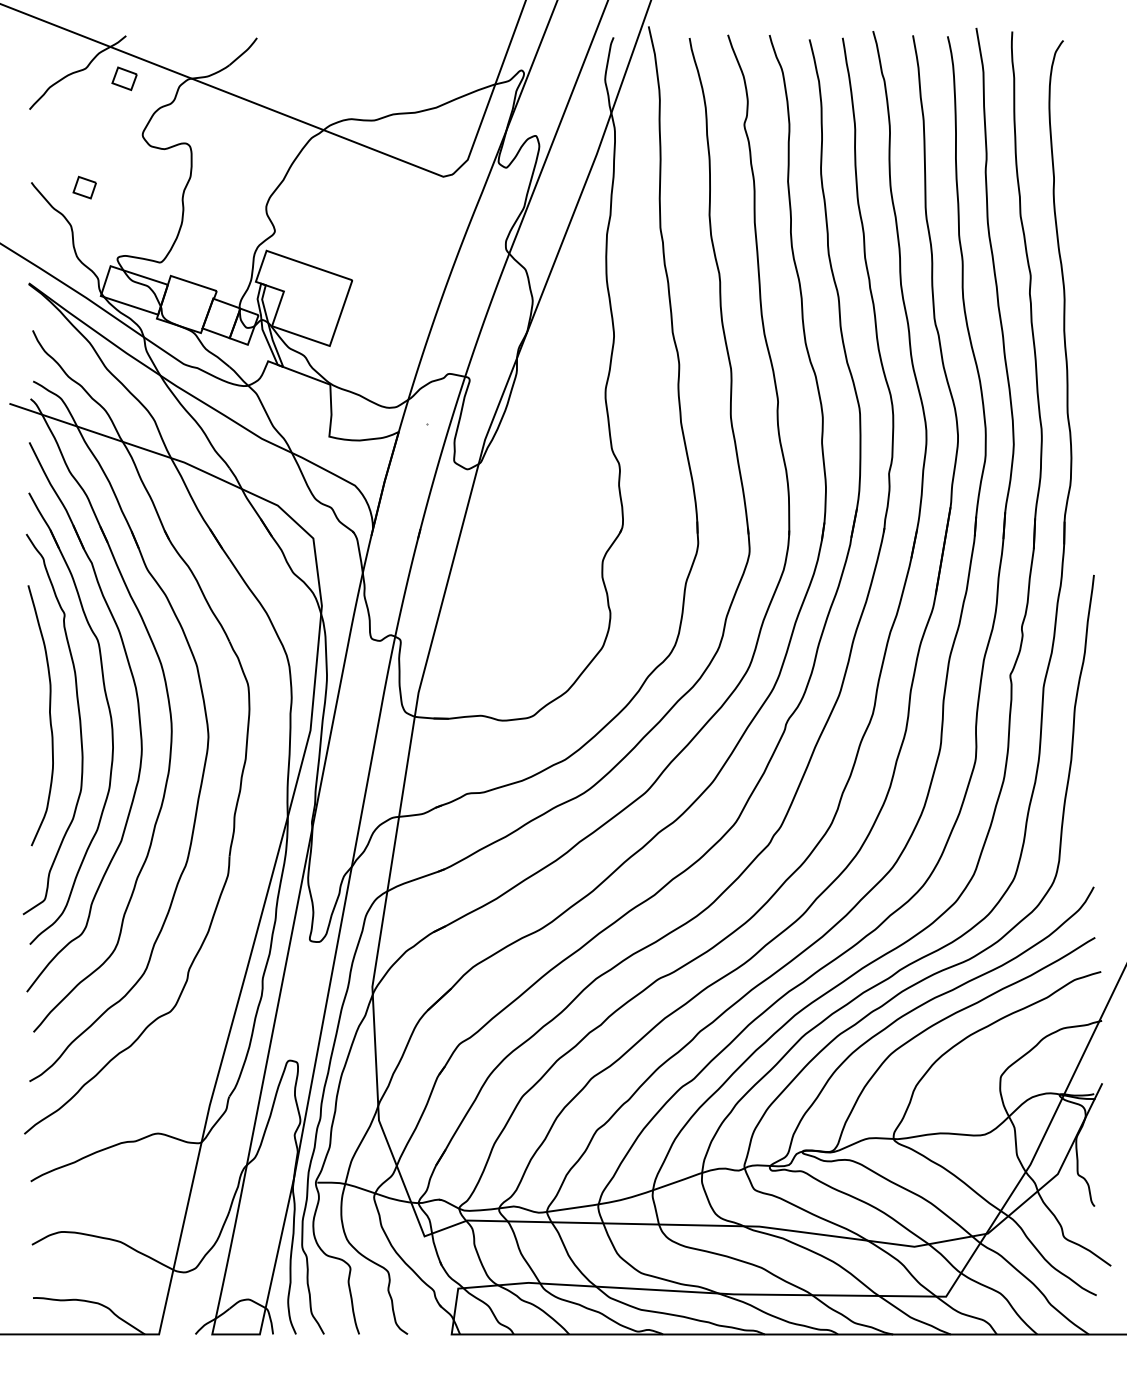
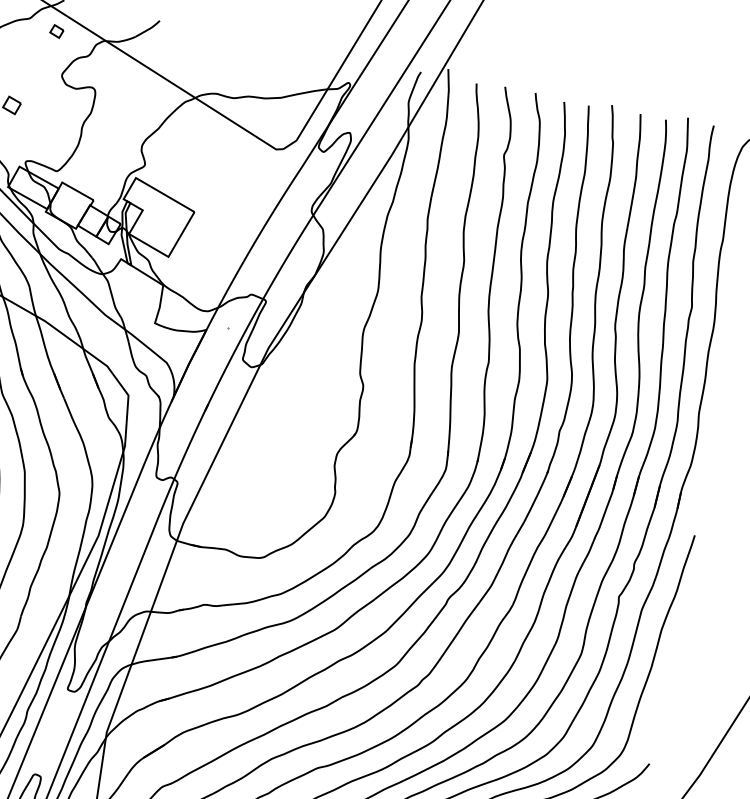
part: (124, 78) -> (56, 31), size x0.7

